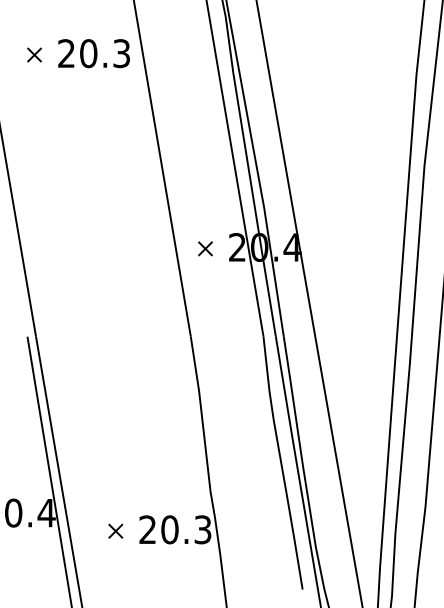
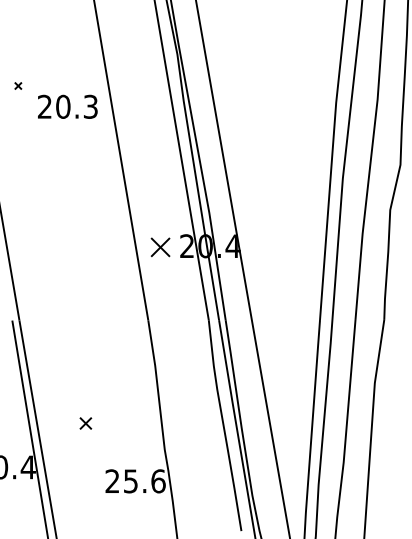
text: (93, 53) -> (67, 106), moved
part: (34, 54) -> (18, 85), size x0.6
part: (205, 248) -> (160, 247), size x1.6
text: (186, 529) -> (144, 481), 20.3 -> 25.6
part: (115, 531) -> (85, 423), moved

